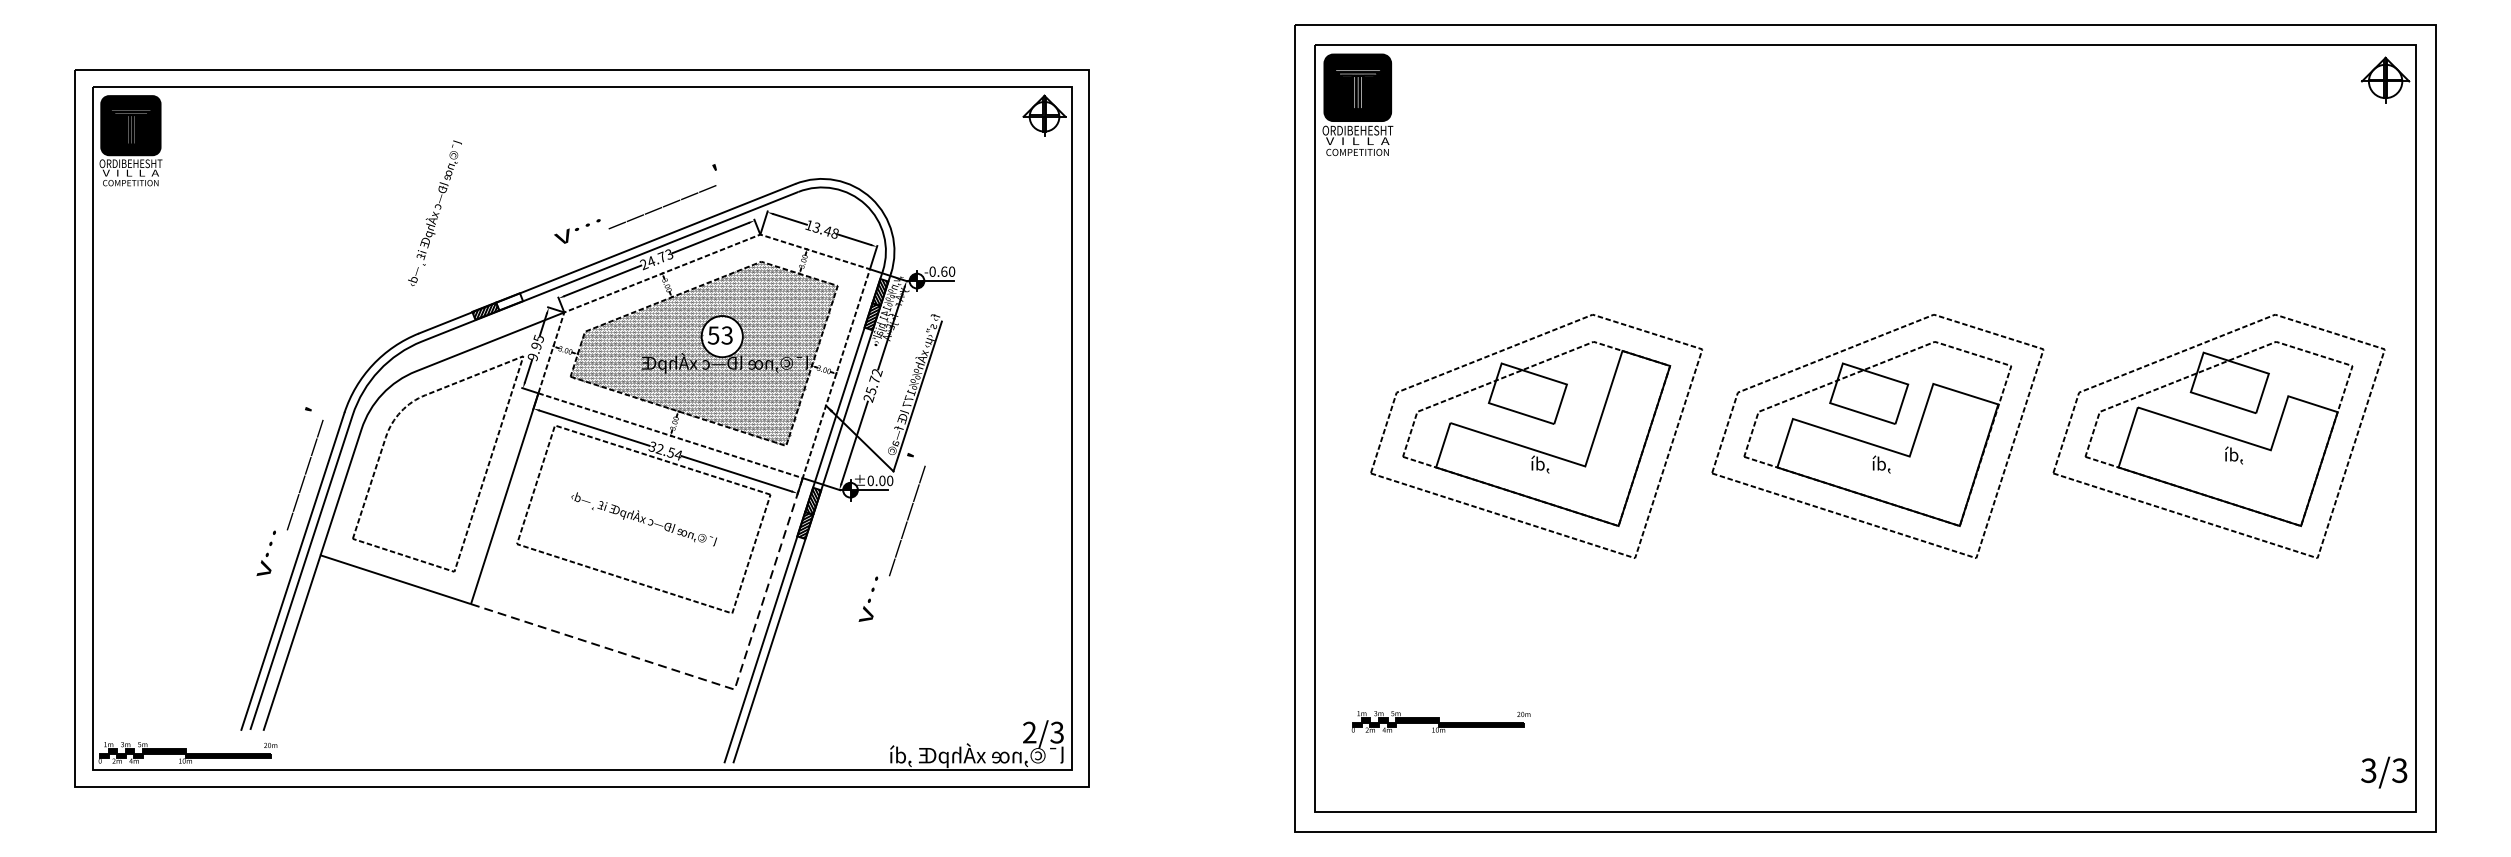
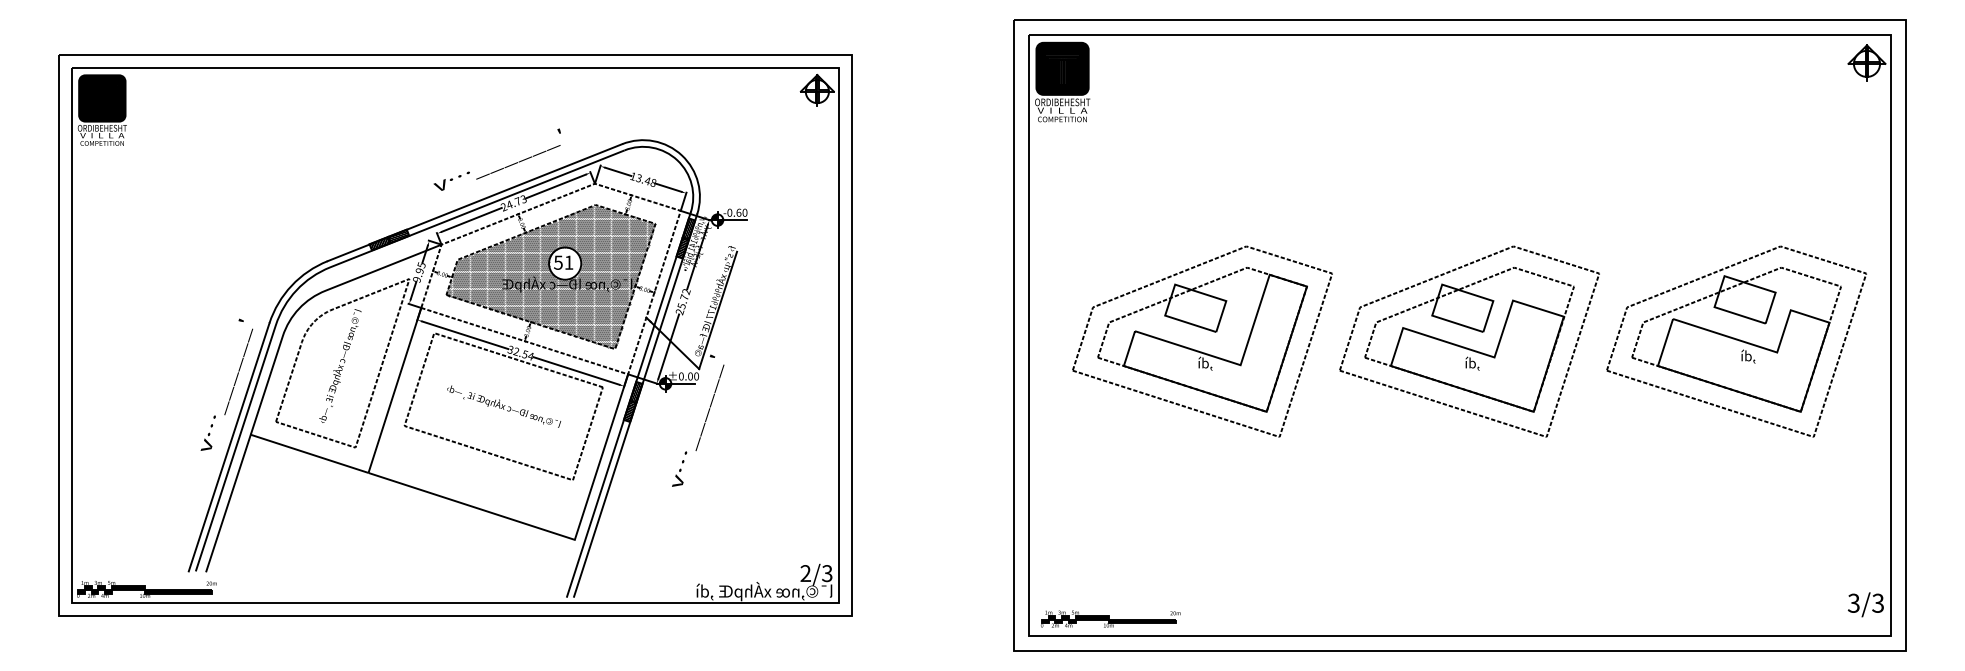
text: (435, 212) -> (340, 365), moved
hatch: (509, 302) -> (398, 236), added
text: (726, 335) -> (568, 262), 53 -> 51
line: (708, 681) -> (554, 533), dashed -> solid
part: (1440, 721) -> (1110, 618), moved

